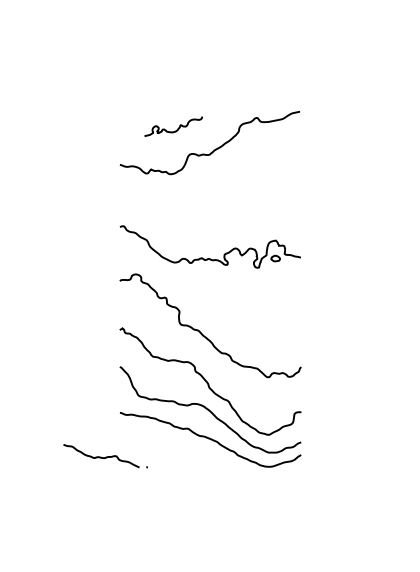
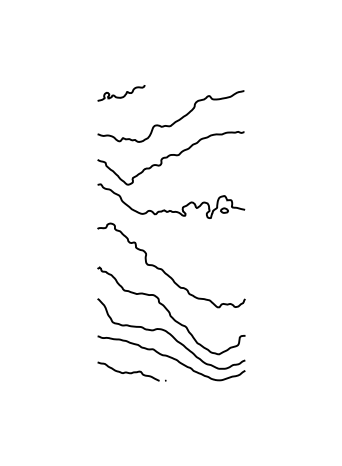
curve: (176, 129) -> (123, 95), moved
curve: (209, 192) -> (170, 156), added
part: (105, 455) -> (131, 371), moved

